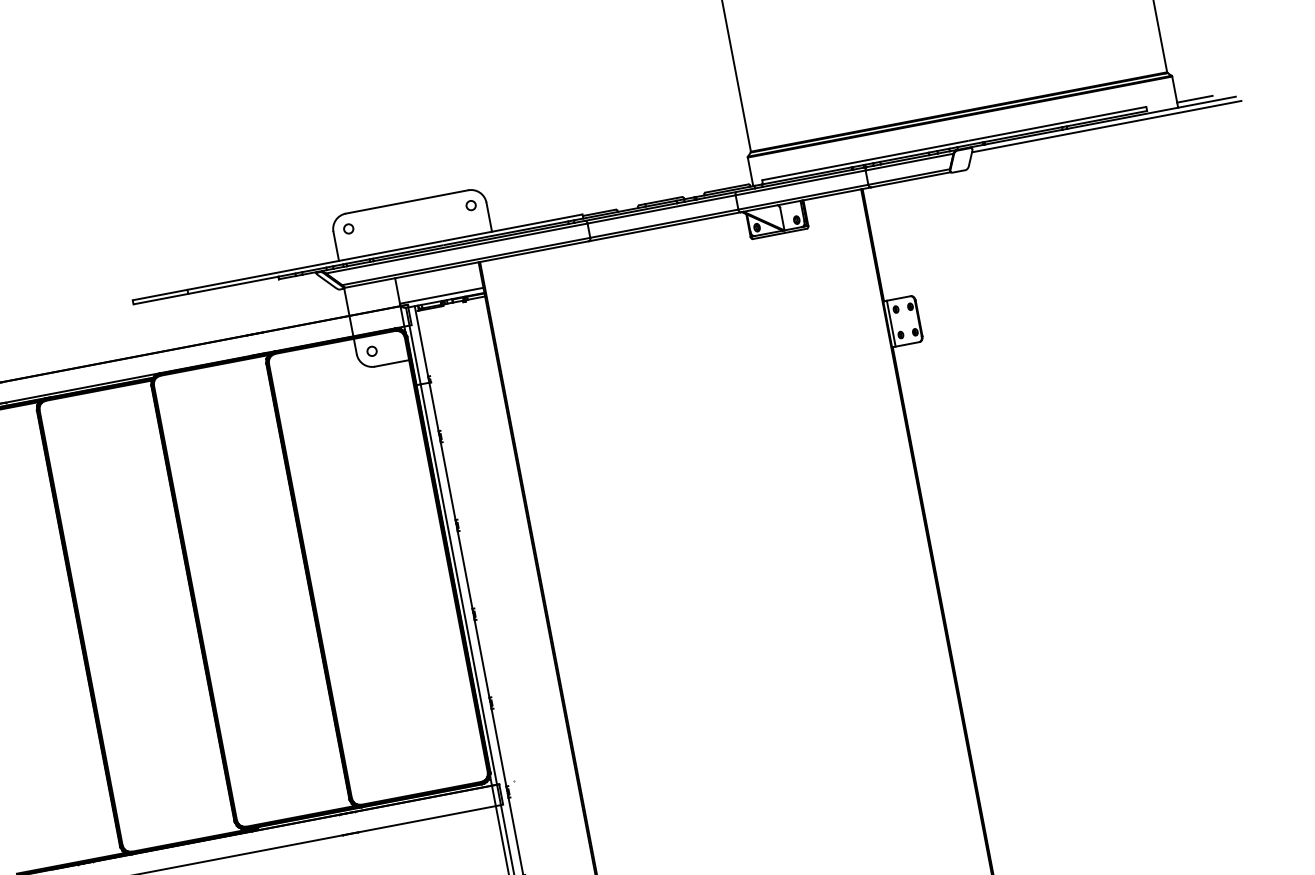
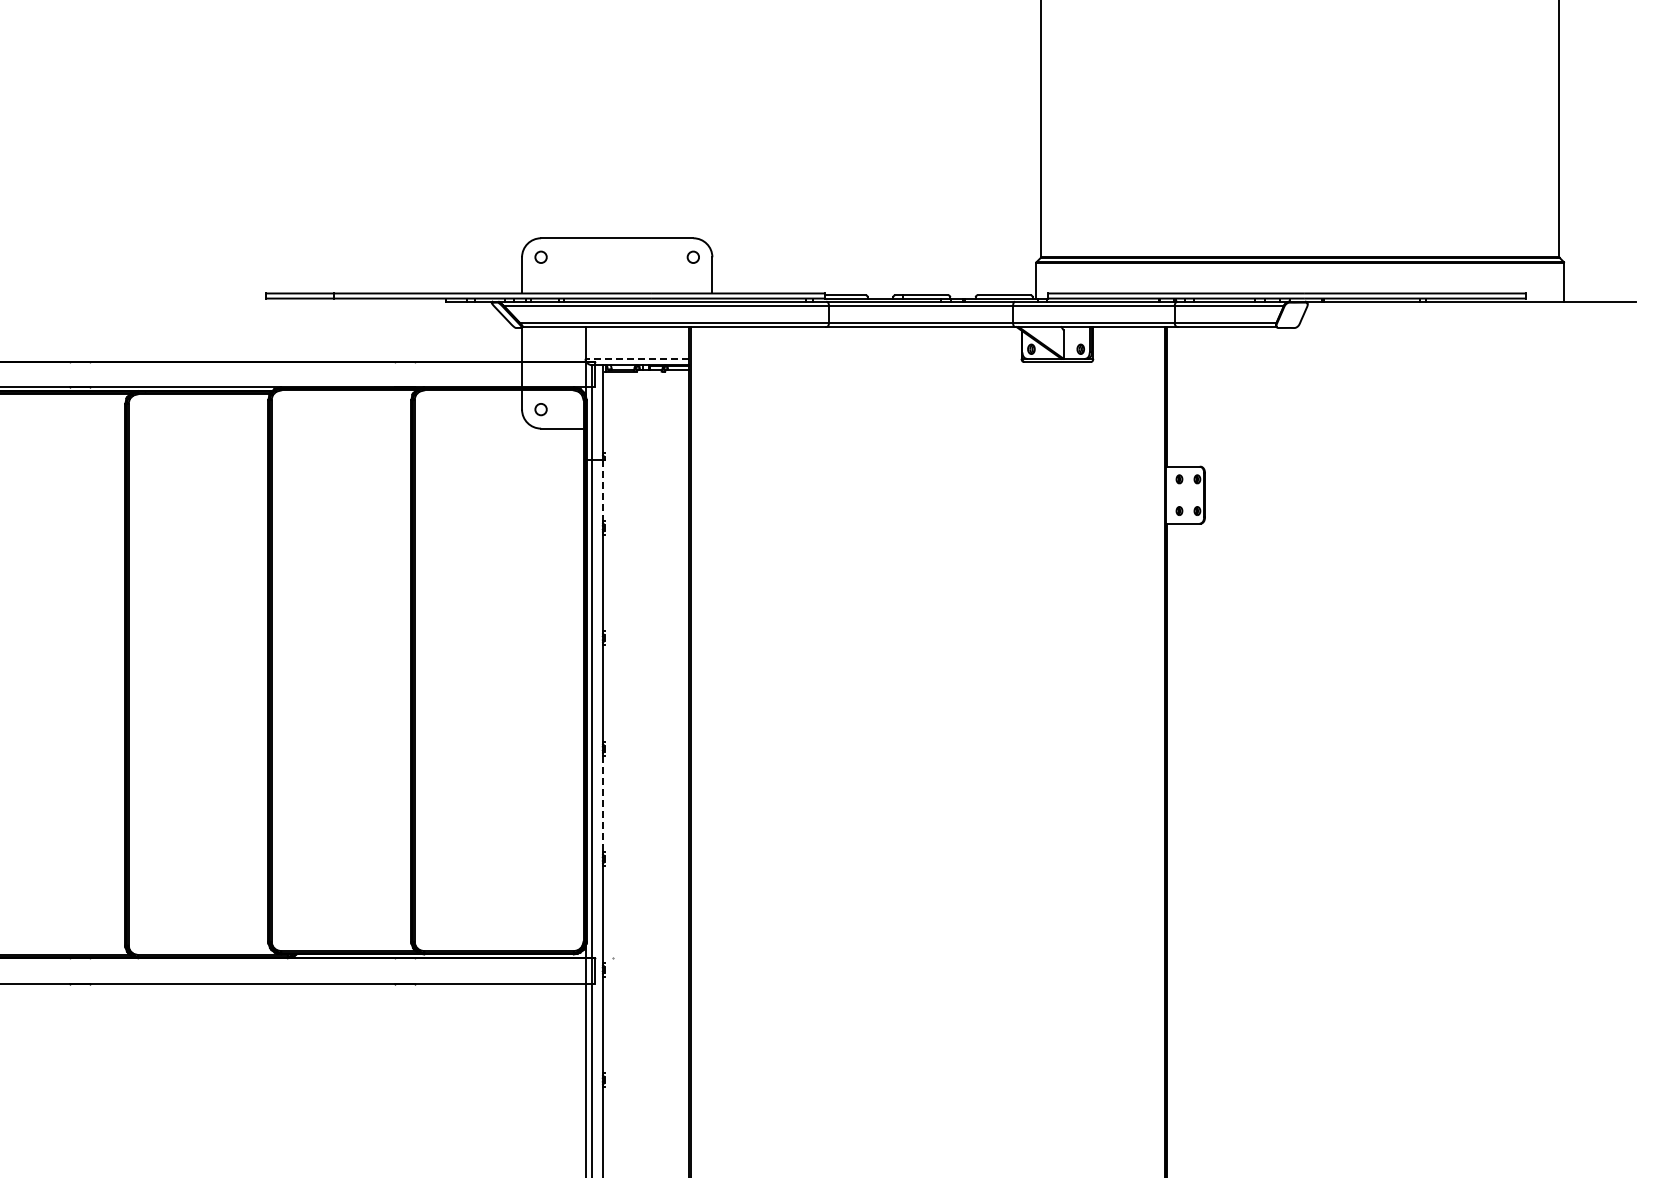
line: (1195, 99) -> (1586, 295), removed
line: (1106, 127) -> (1473, 308), removed
line: (441, 295) -> (637, 358), solid -> dashed
line: (891, 323) -> (1170, 494), removed
line: (433, 407) -> (602, 490), solid -> dashed
line: (482, 659) -> (602, 804), solid -> dashed

